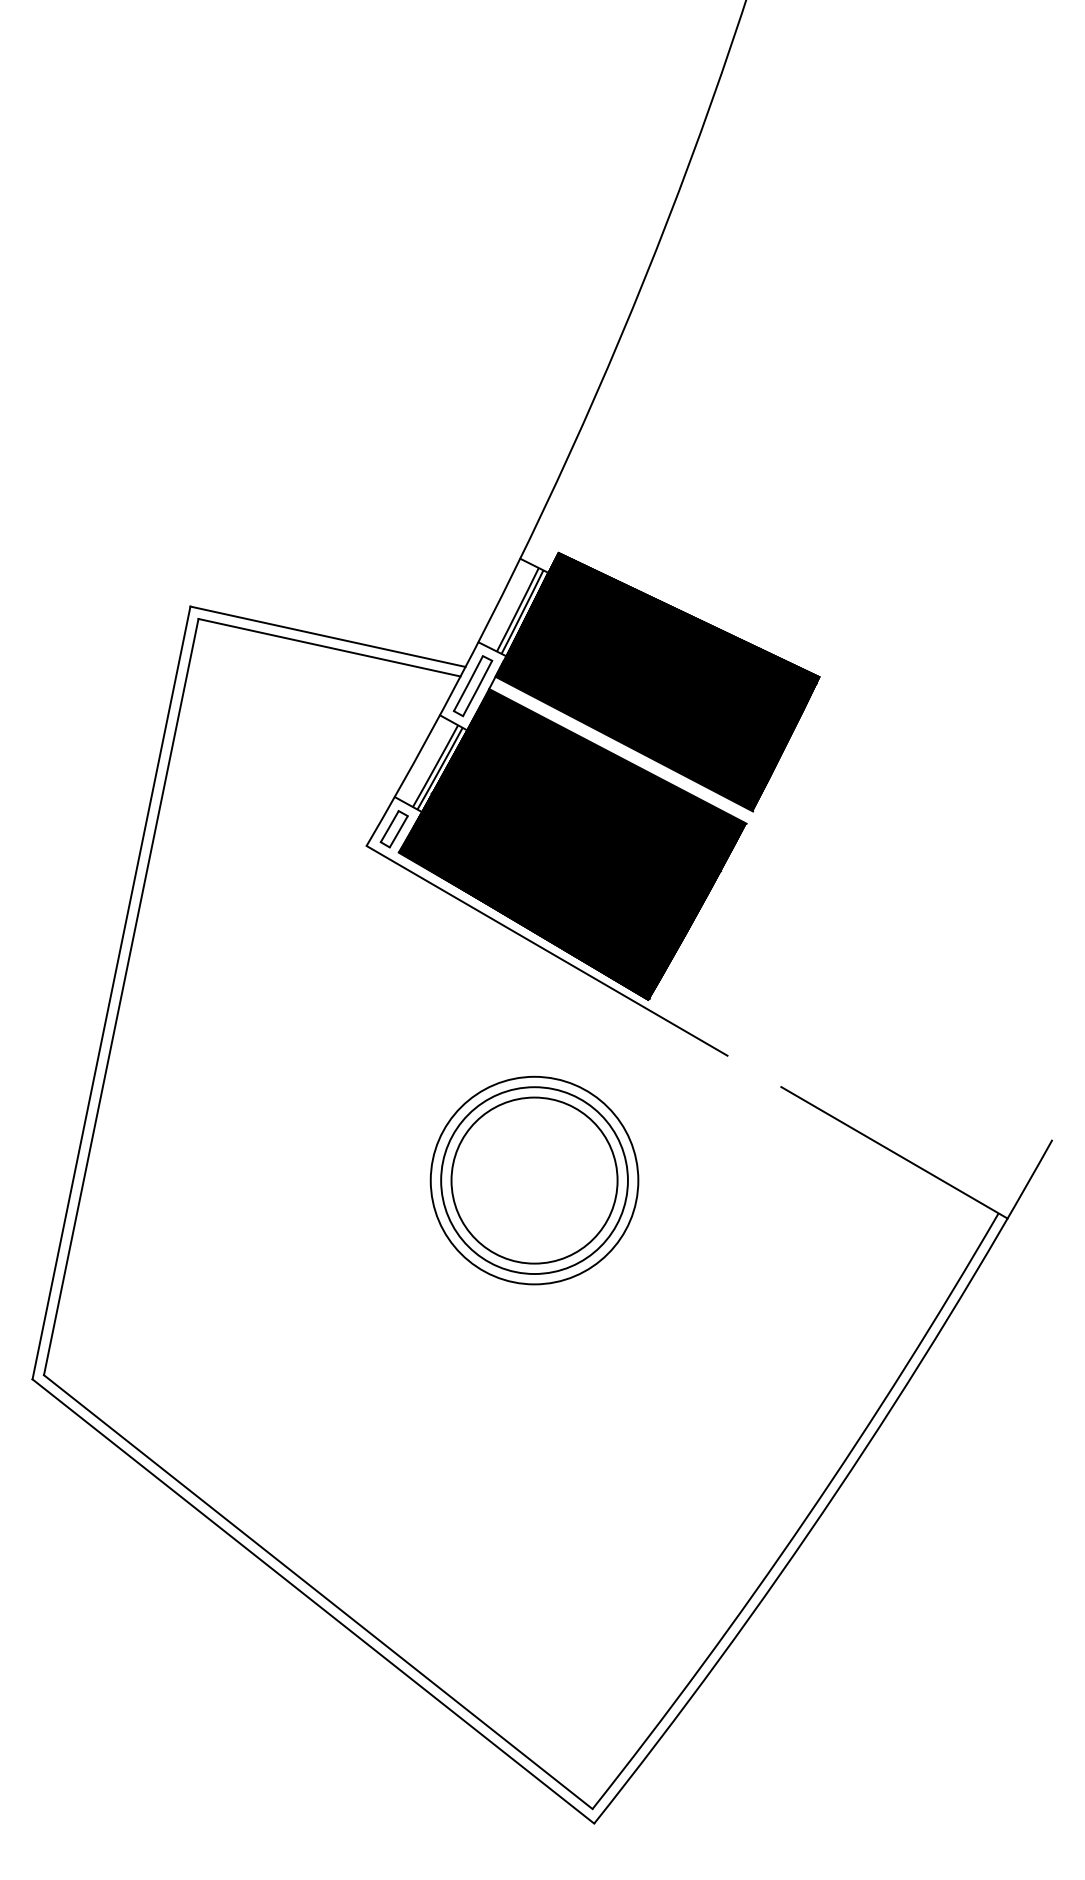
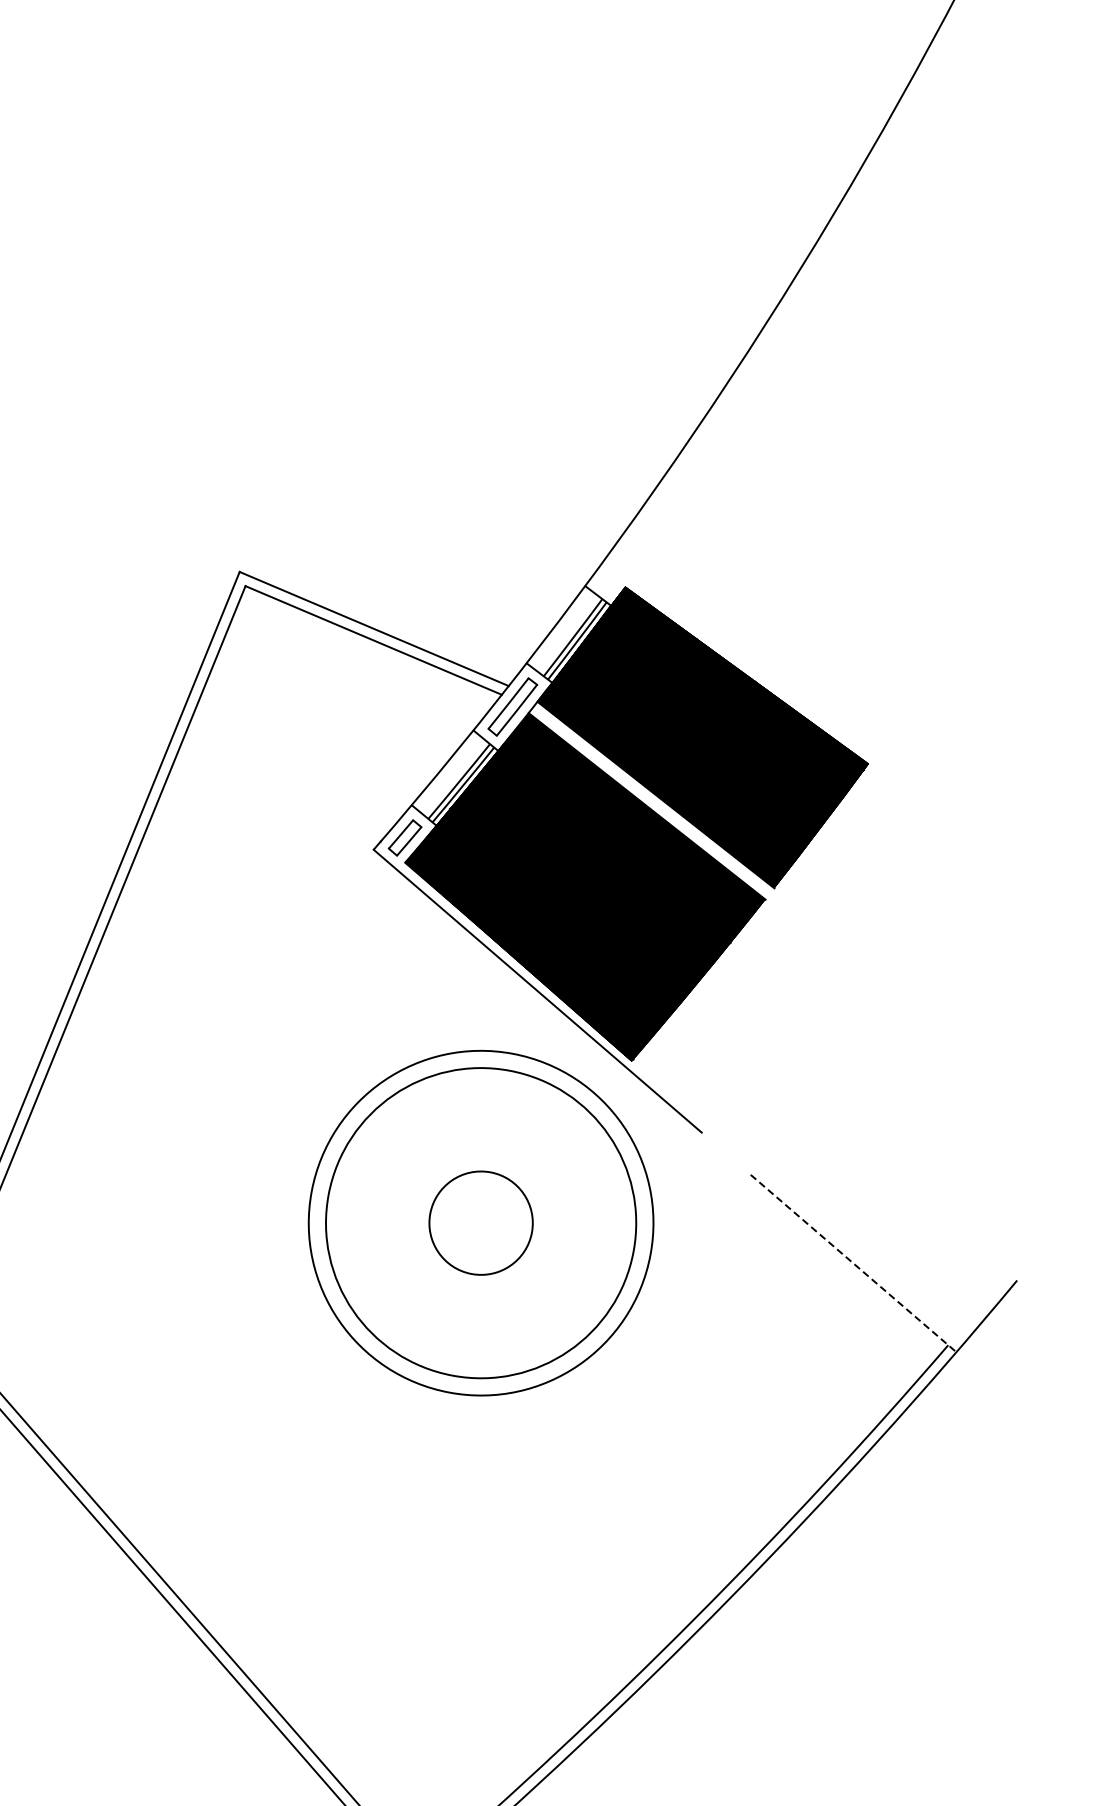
line: (894, 1152) -> (853, 1263), solid -> dashed
circle: (534, 1180) -> (481, 1223), size x0.6
circle: (534, 1180) -> (481, 1223), size x1.6
circle: (534, 1180) -> (481, 1223), size x1.6

